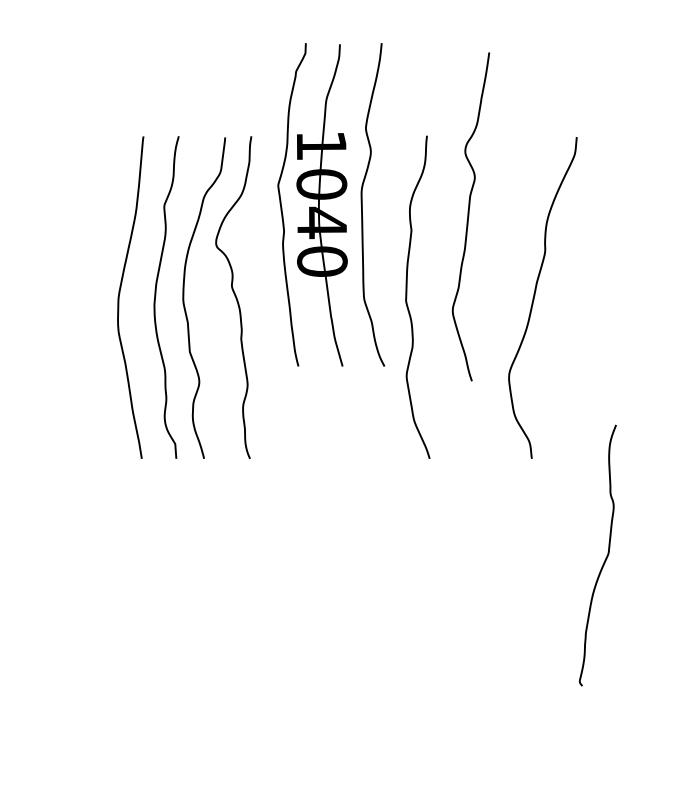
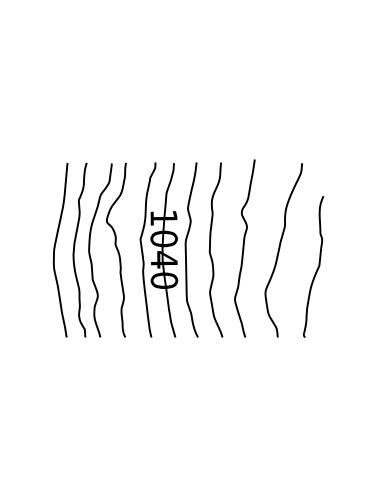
part: (329, 203) -> (168, 249), moved
curve: (470, 216) -> (244, 248), moved
curve: (605, 556) -> (317, 267), moved

